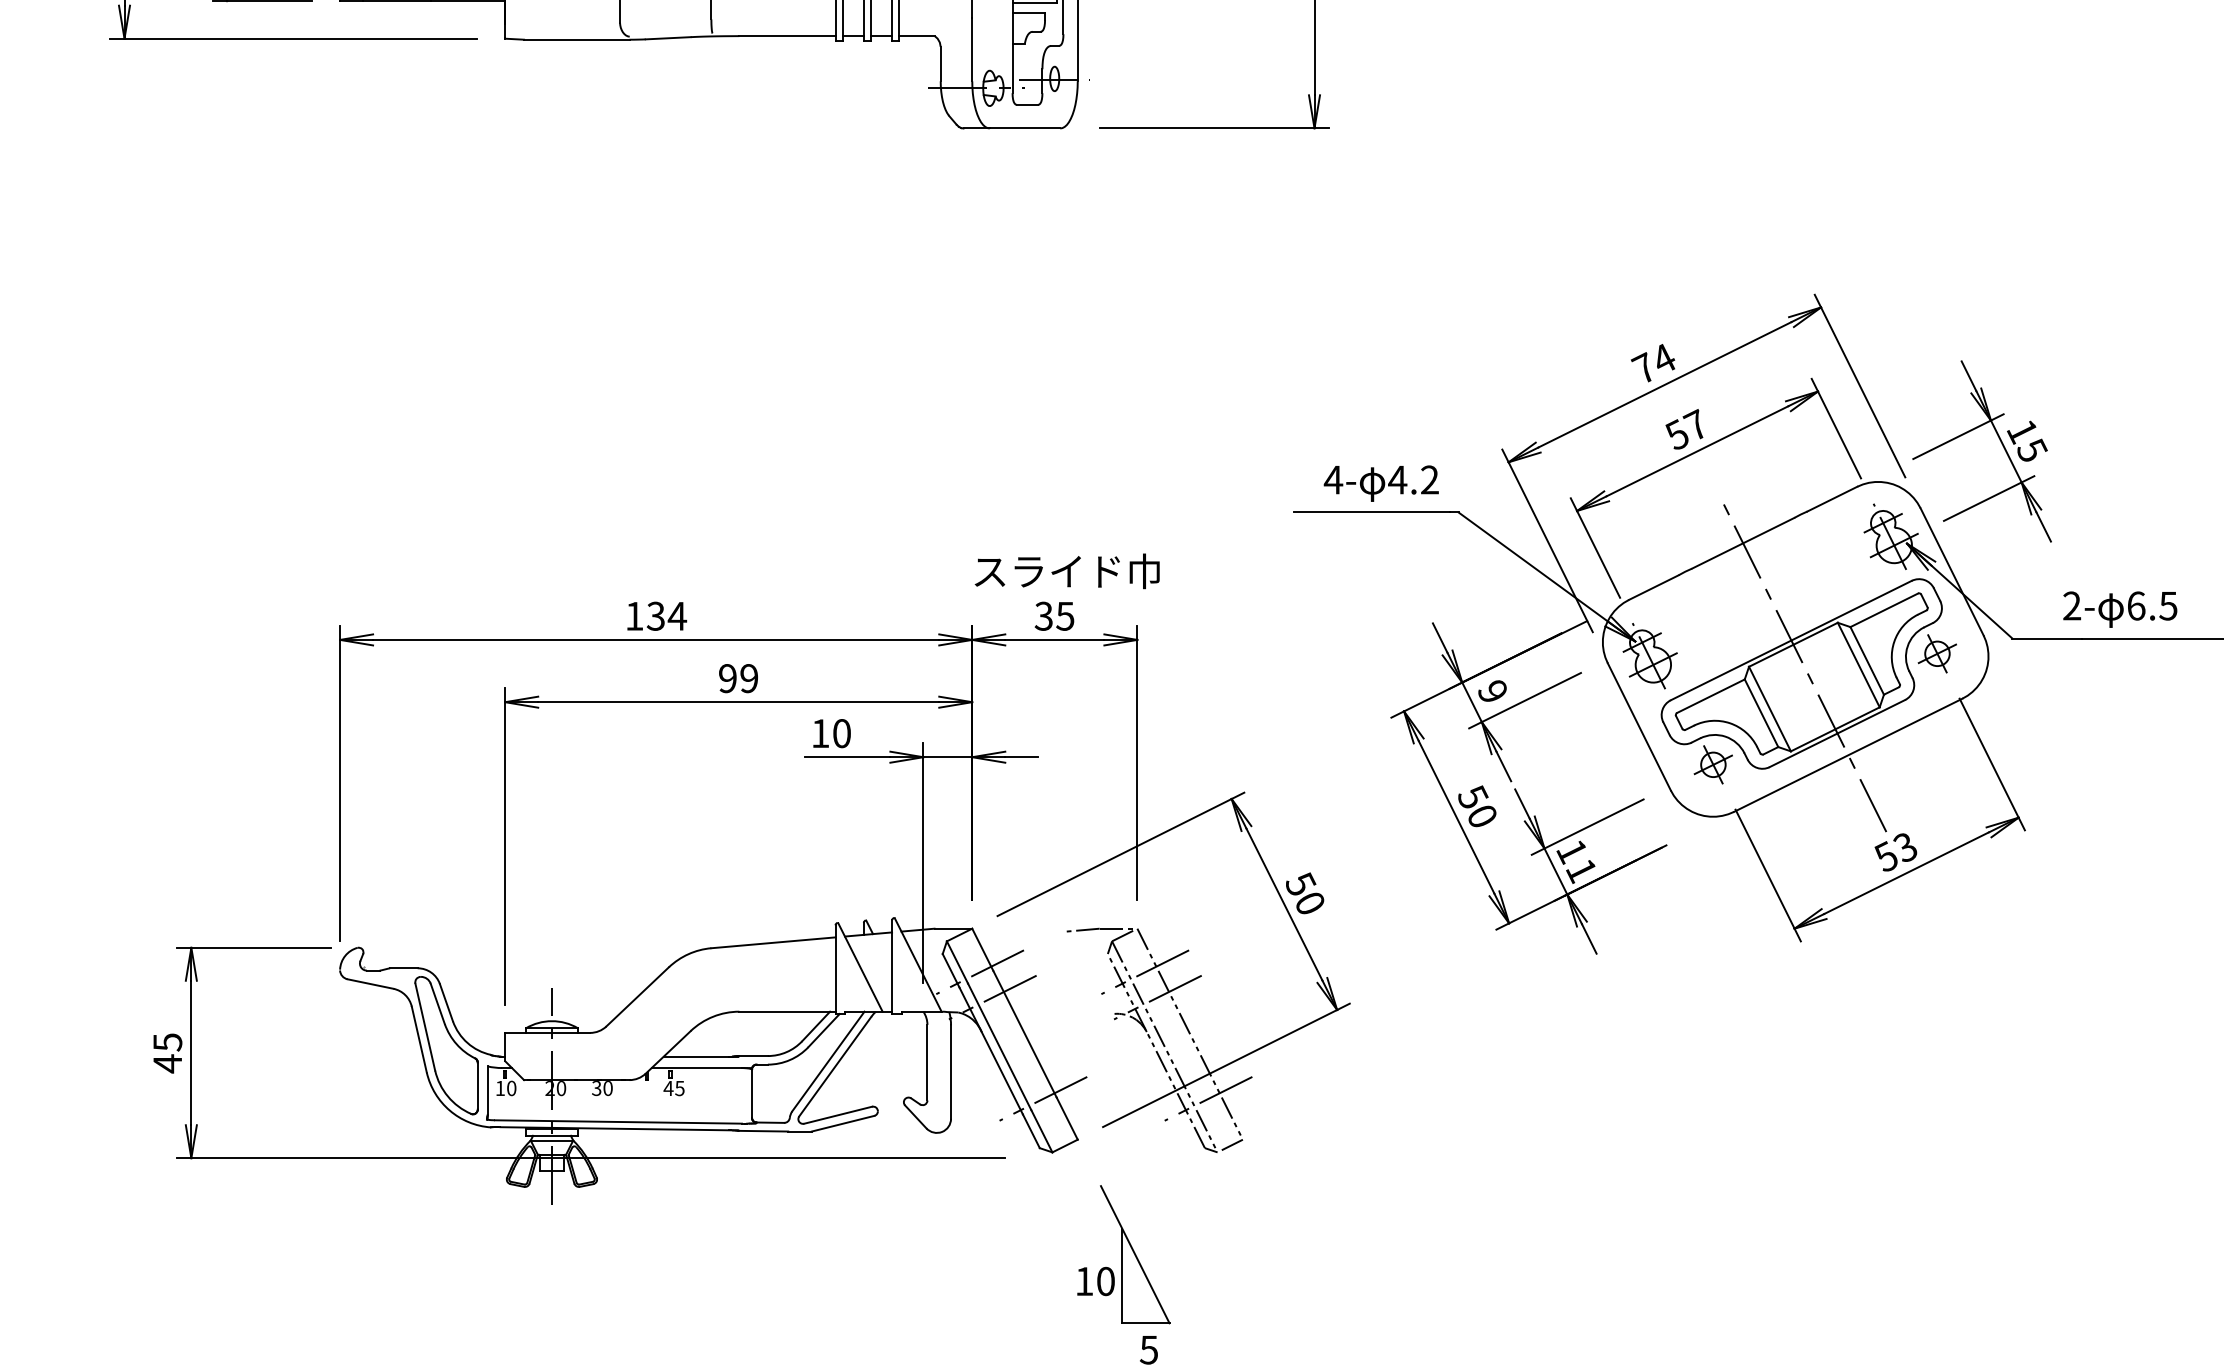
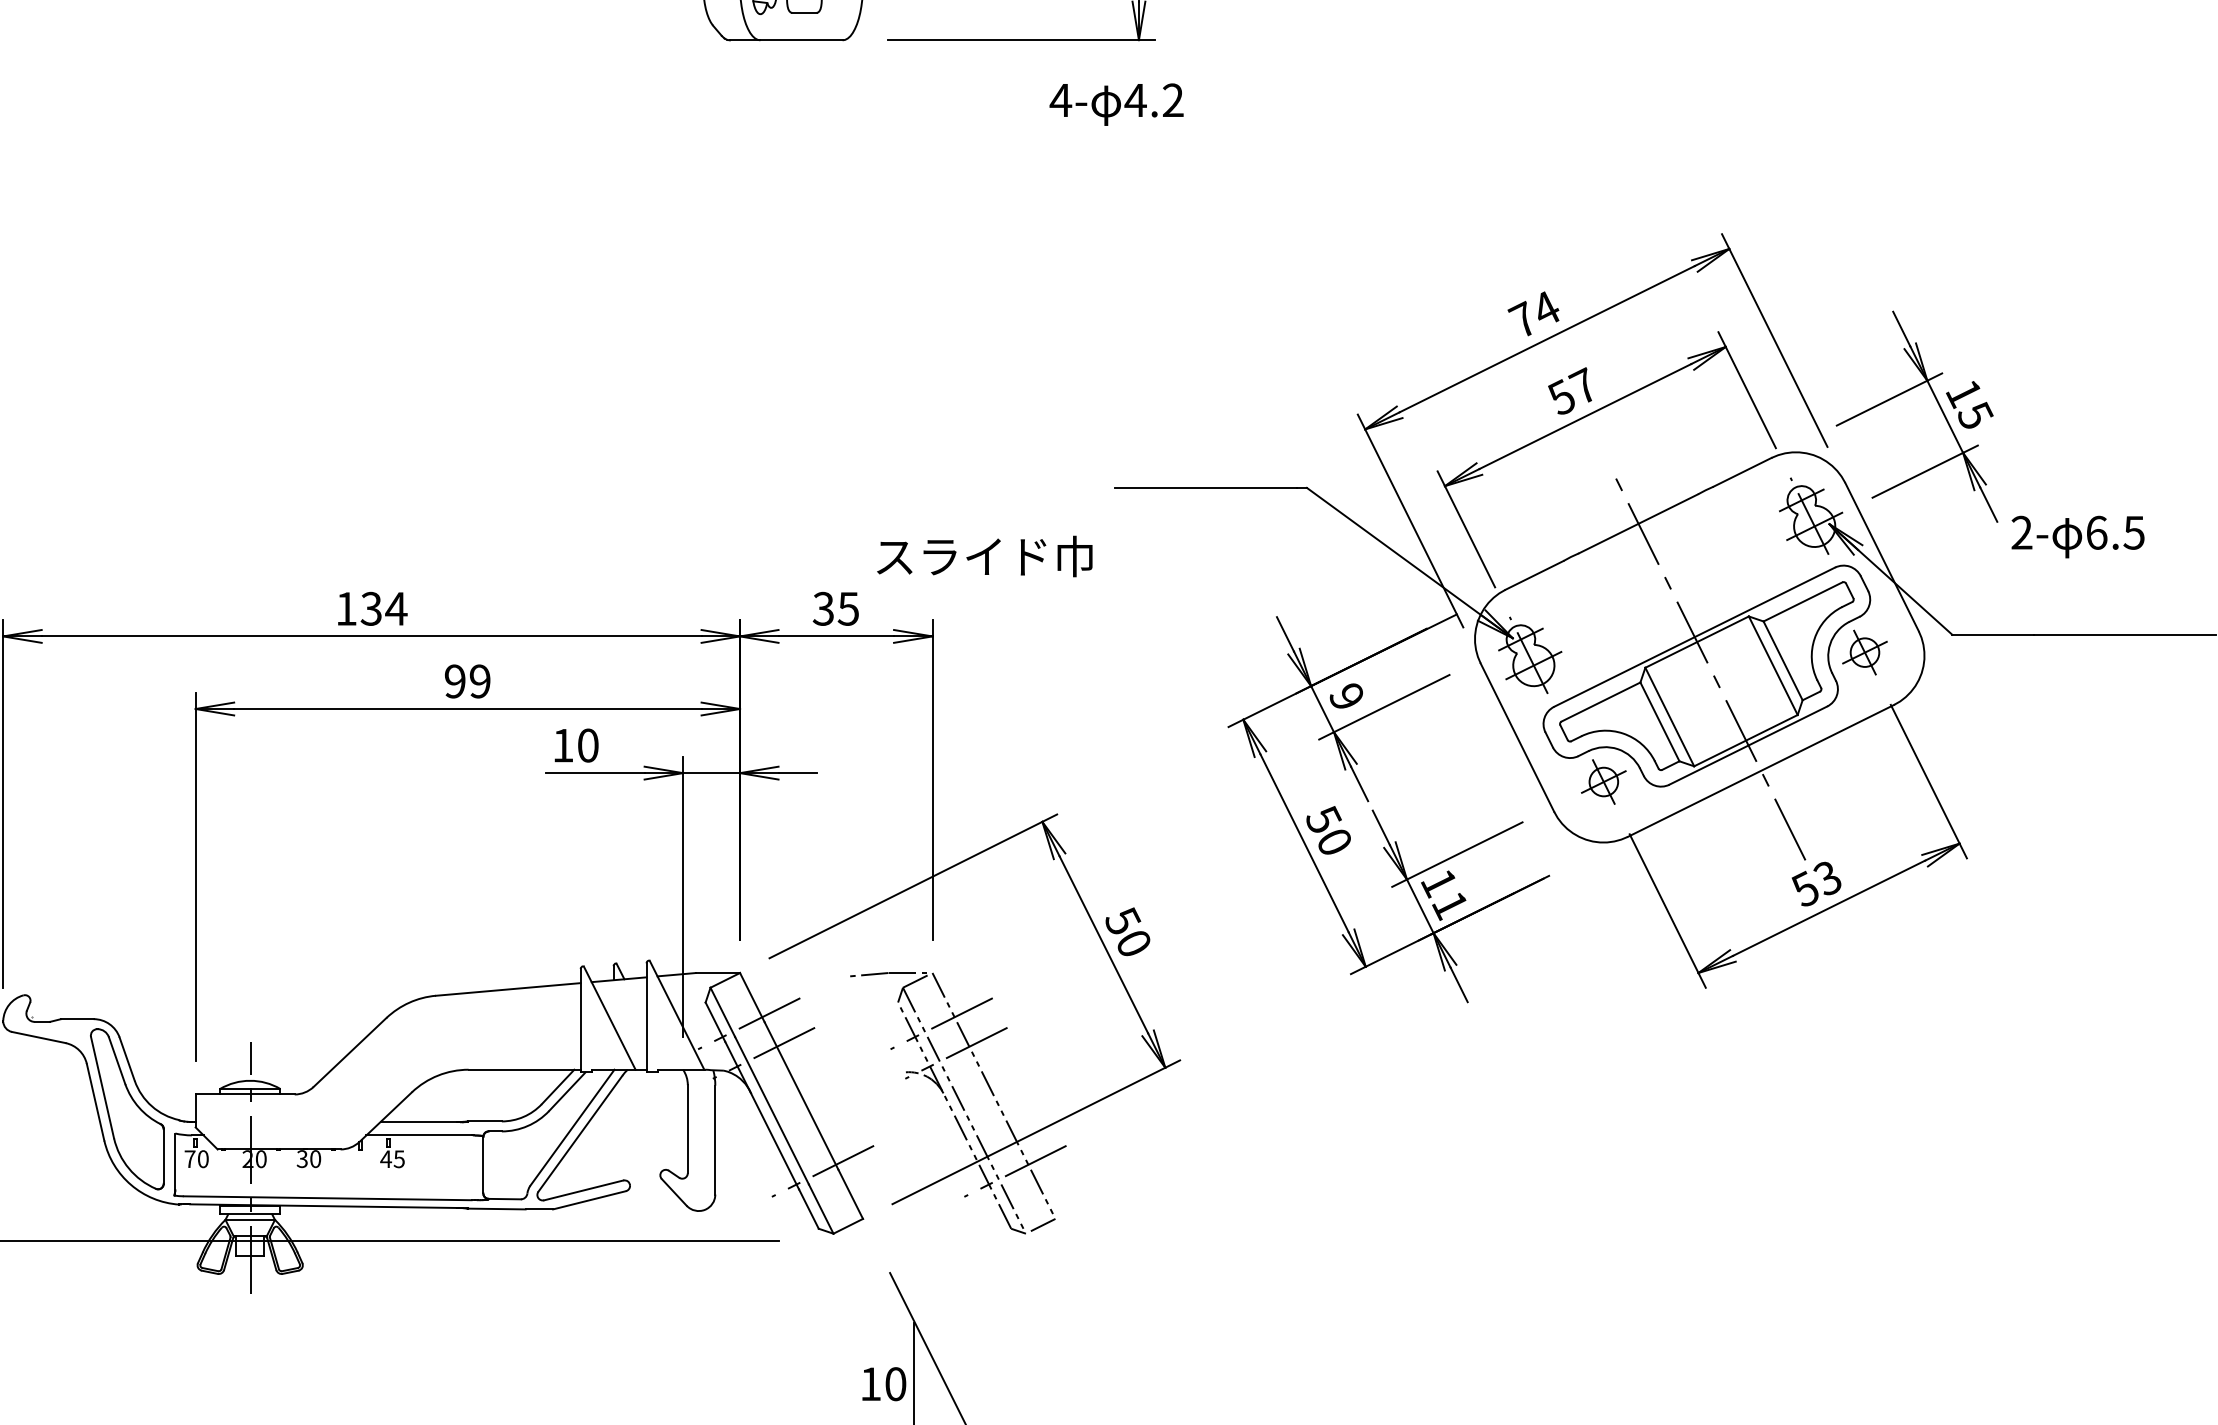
text: (1380, 483) -> (1115, 104), moved
text: (1066, 571) -> (983, 556), moved
text: (2120, 609) -> (2078, 536), moved
text: (500, 1088) -> (190, 1159), 10 -> 70

